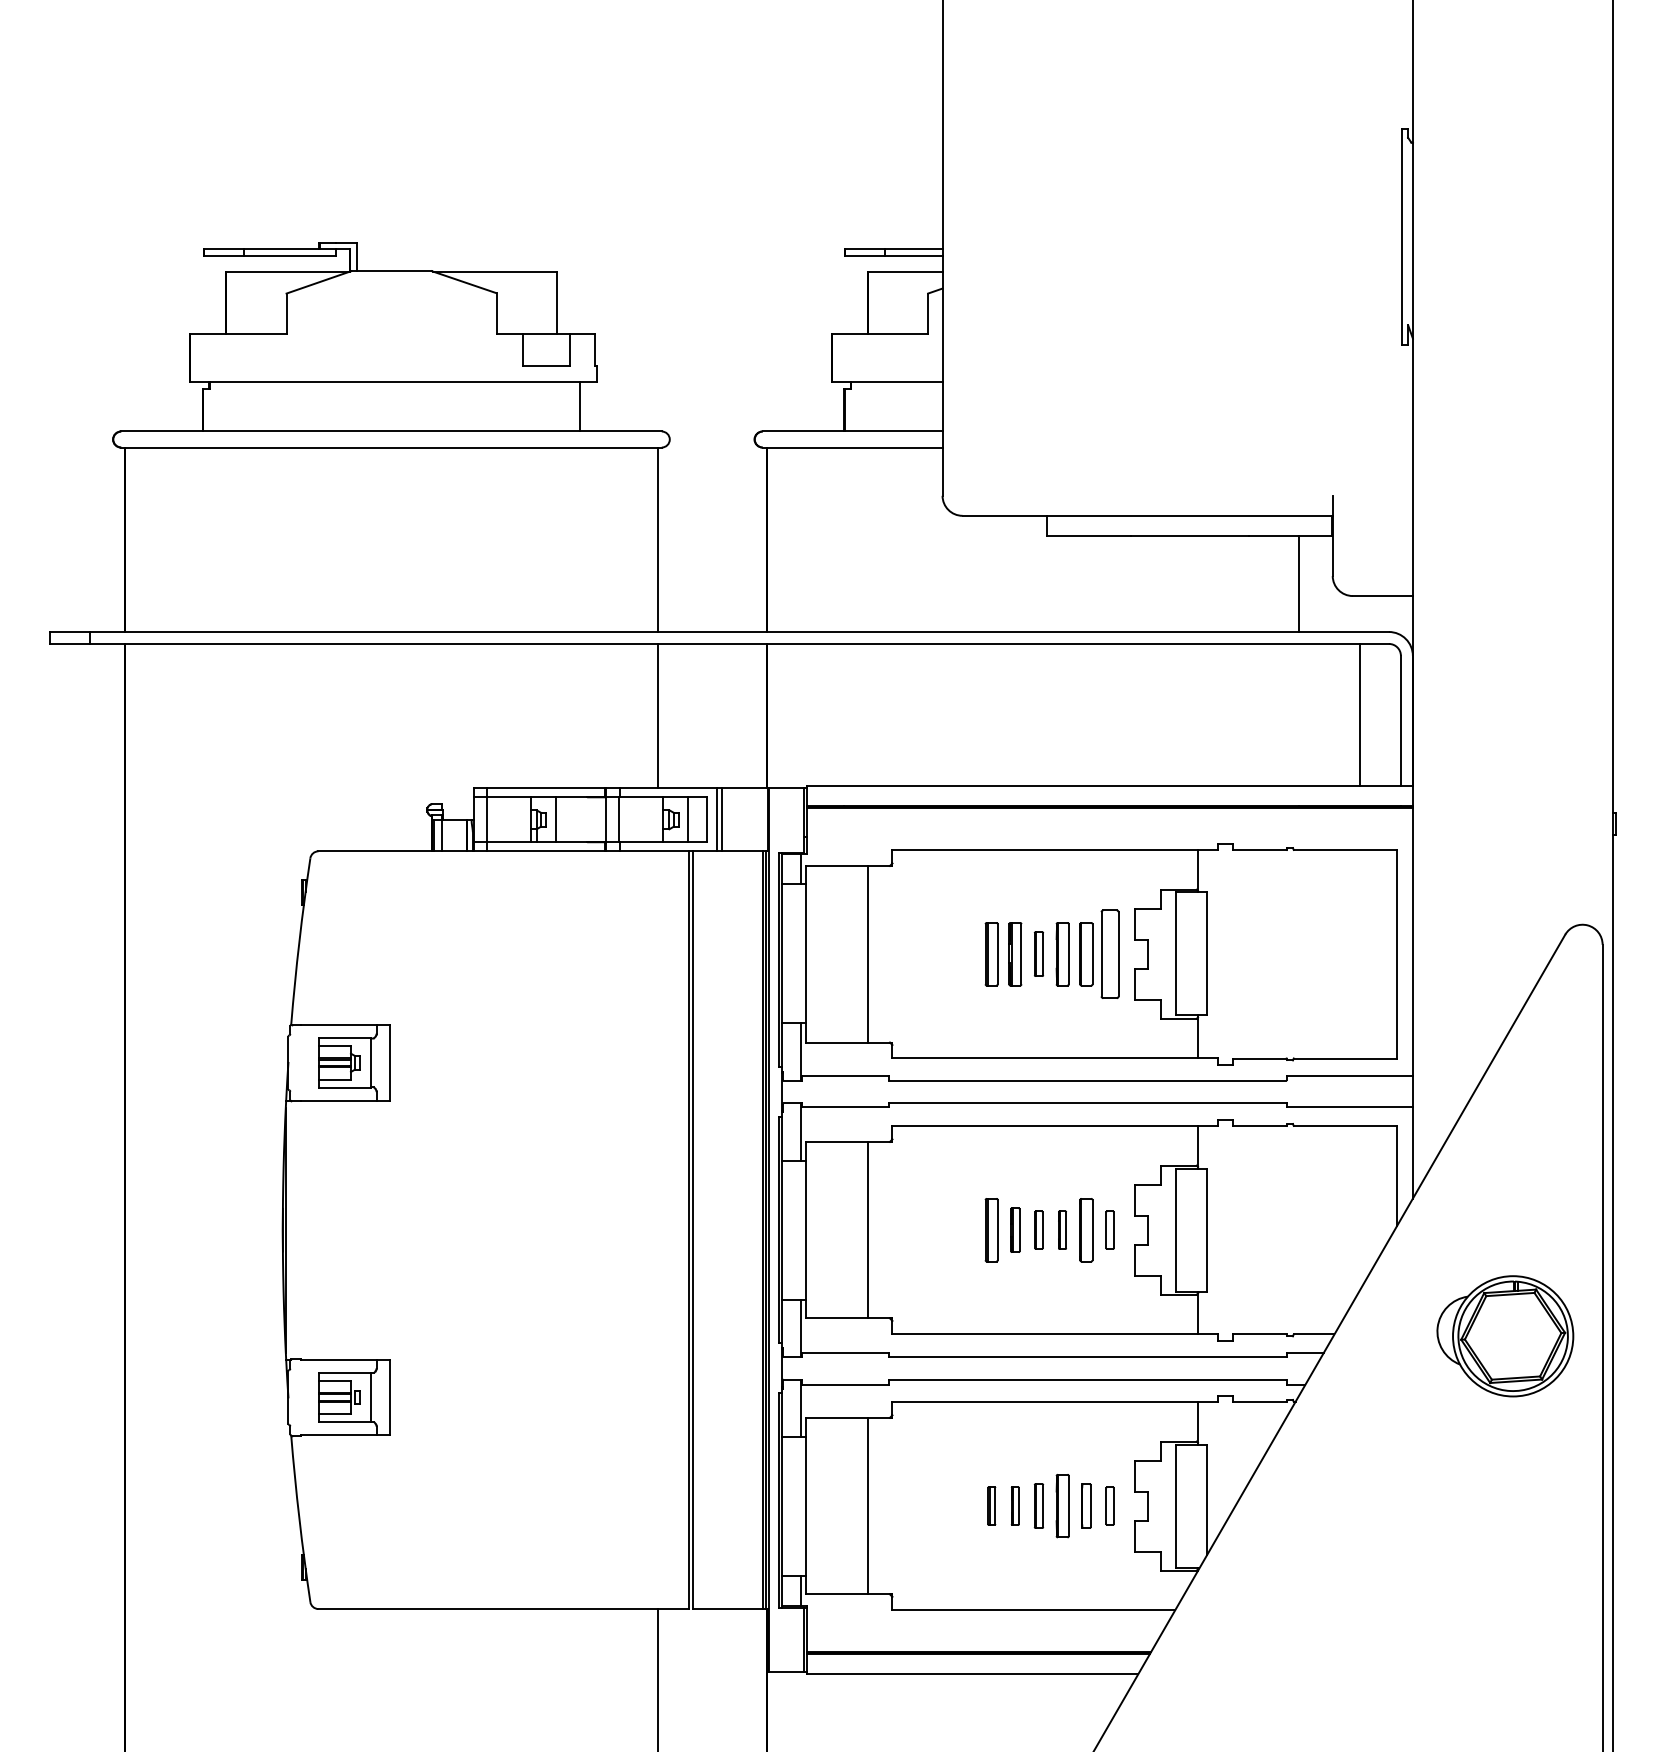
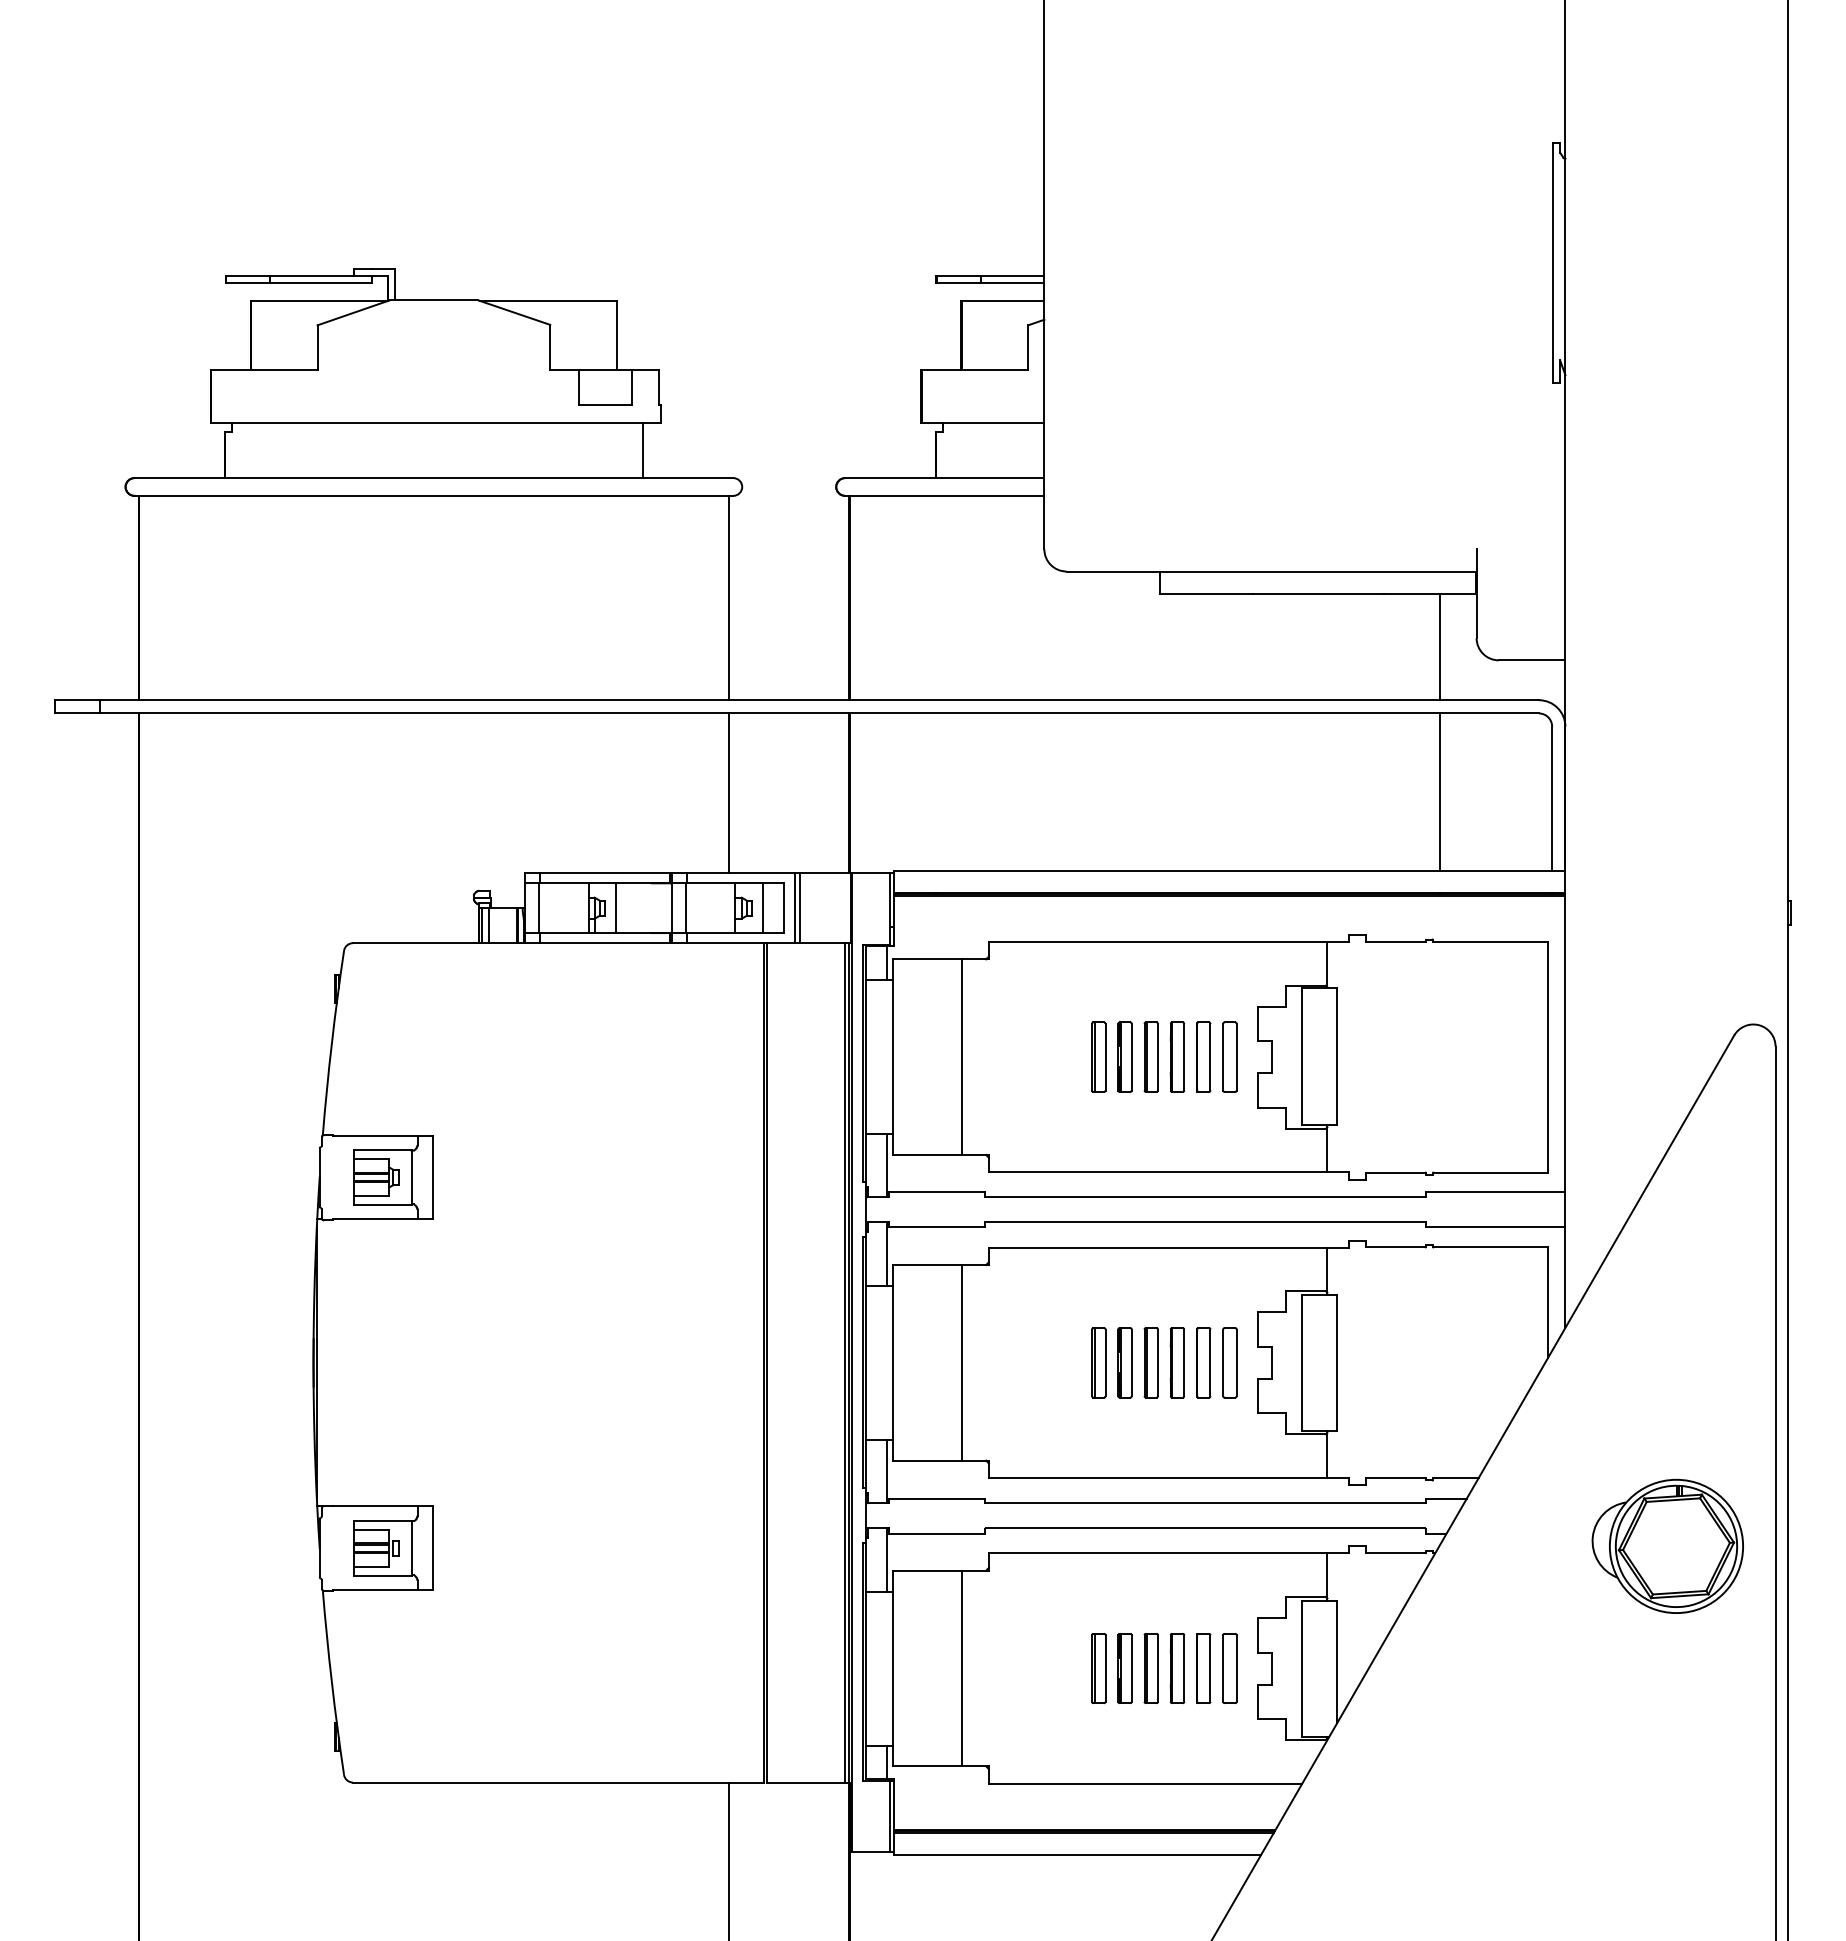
line: (1359, 715) -> (1439, 792), moved
part: (1038, 953) -> (1150, 1056), size x1.43
part: (1109, 953) -> (1229, 1056), size x0.71
part: (1014, 1229) -> (1124, 1362), size x1.43
part: (1038, 1229) -> (1150, 1362), size x1.67
part: (1061, 1229) -> (1176, 1362), size x1.67
part: (1109, 1229) -> (1229, 1362), size x1.67
part: (1505, 1335) -> (1667, 1545), moved
part: (991, 1506) -> (1098, 1668), size x1.67
part: (1014, 1506) -> (1124, 1668), size x1.67
part: (1038, 1506) -> (1150, 1668), size x1.43
part: (1086, 1506) -> (1203, 1668), size x1.43
part: (1109, 1506) -> (1229, 1668), size x1.67

